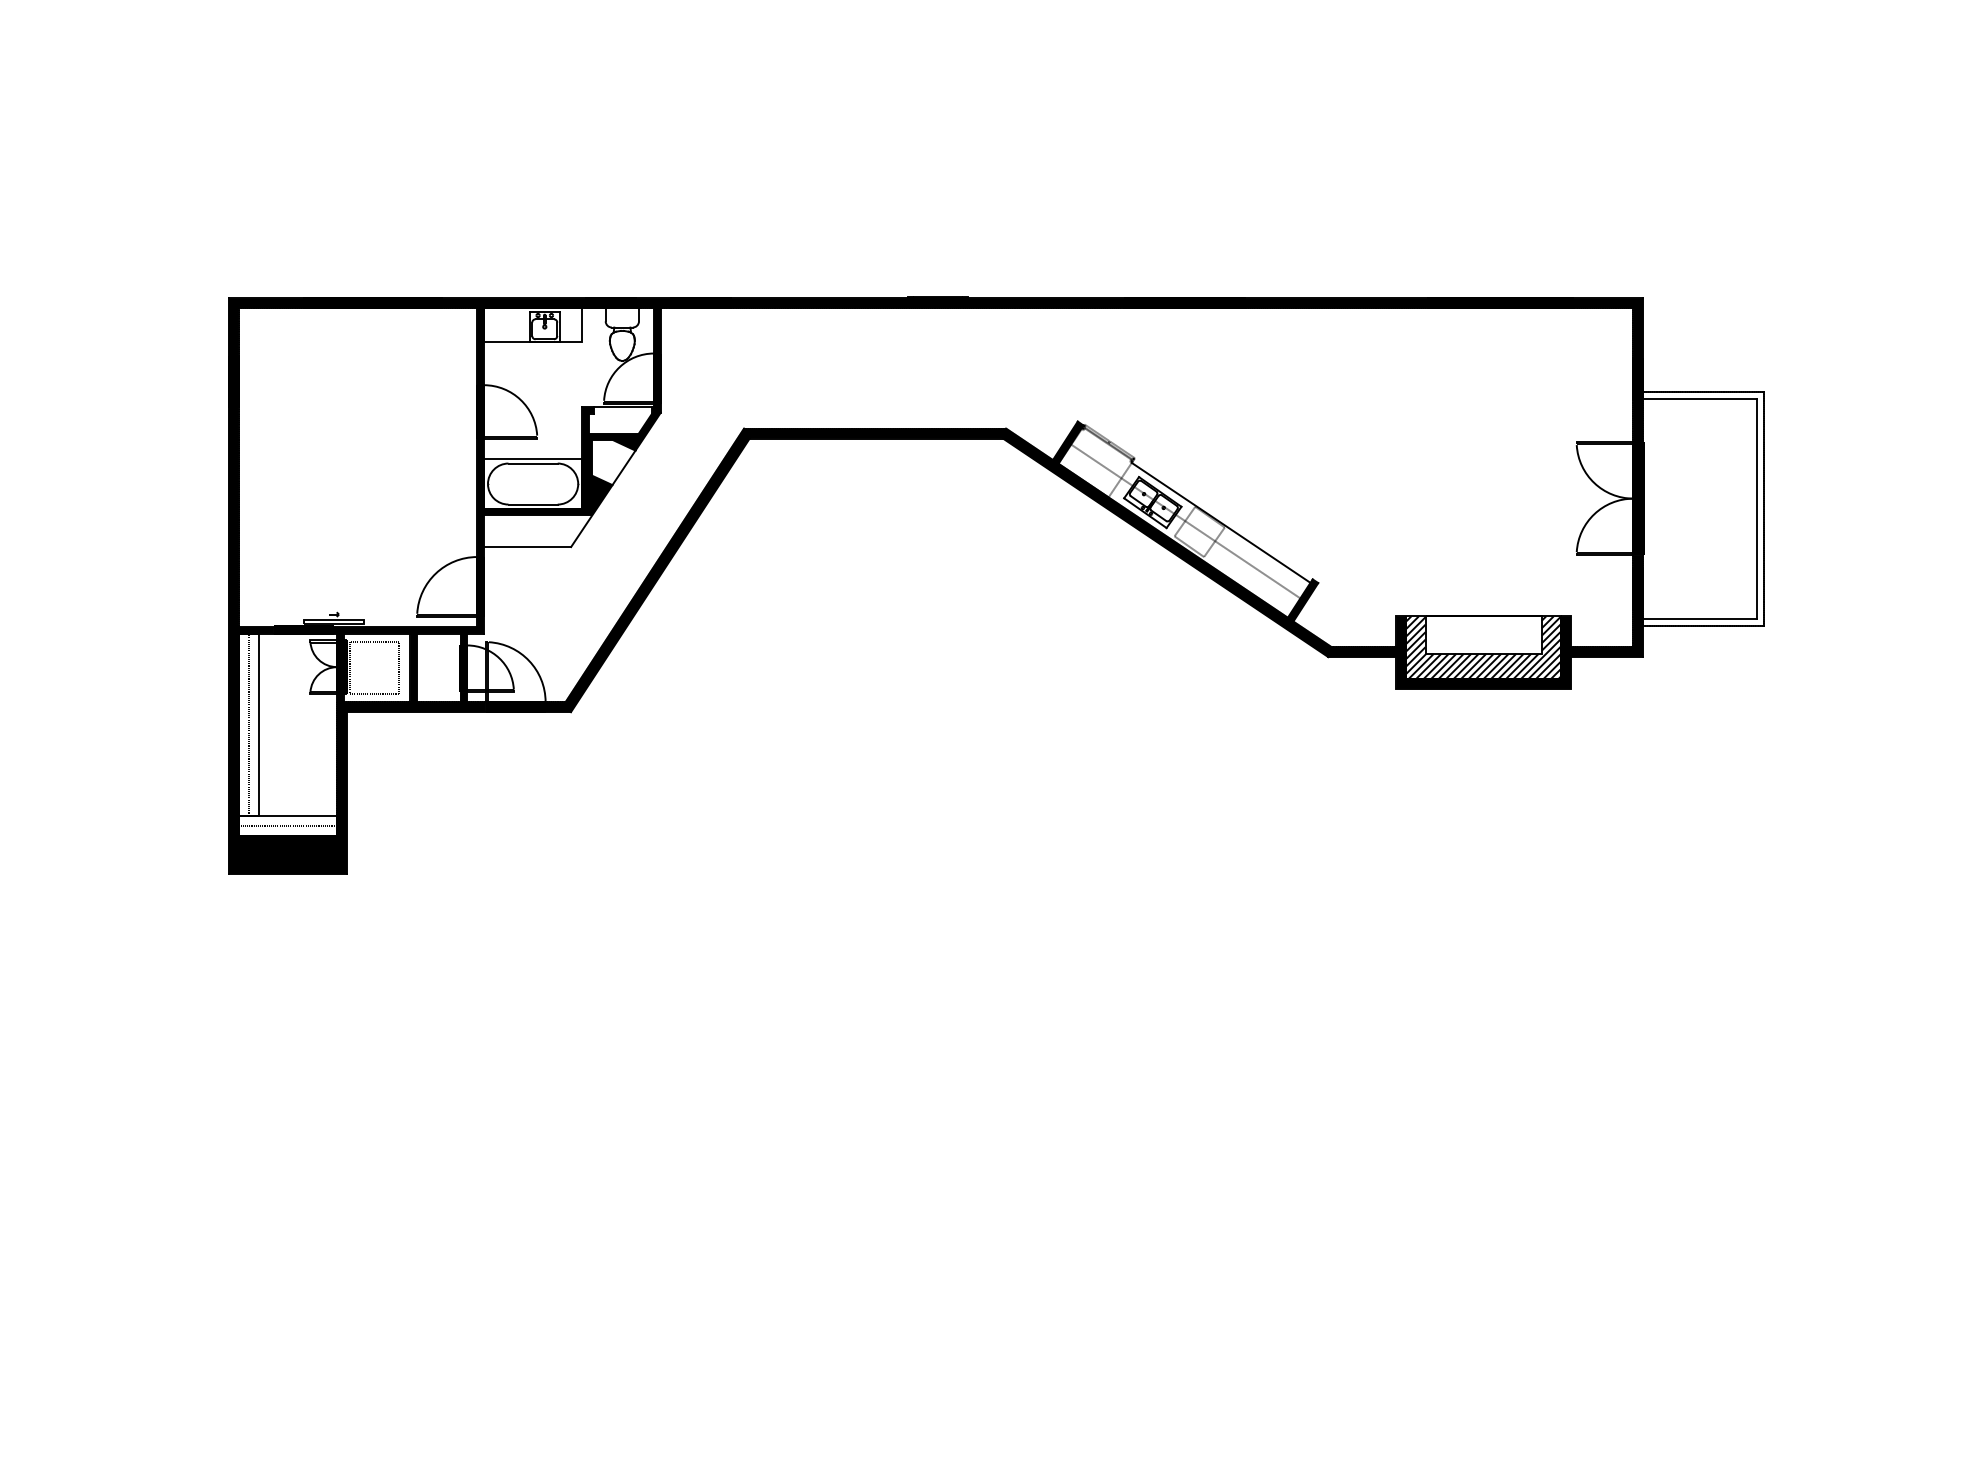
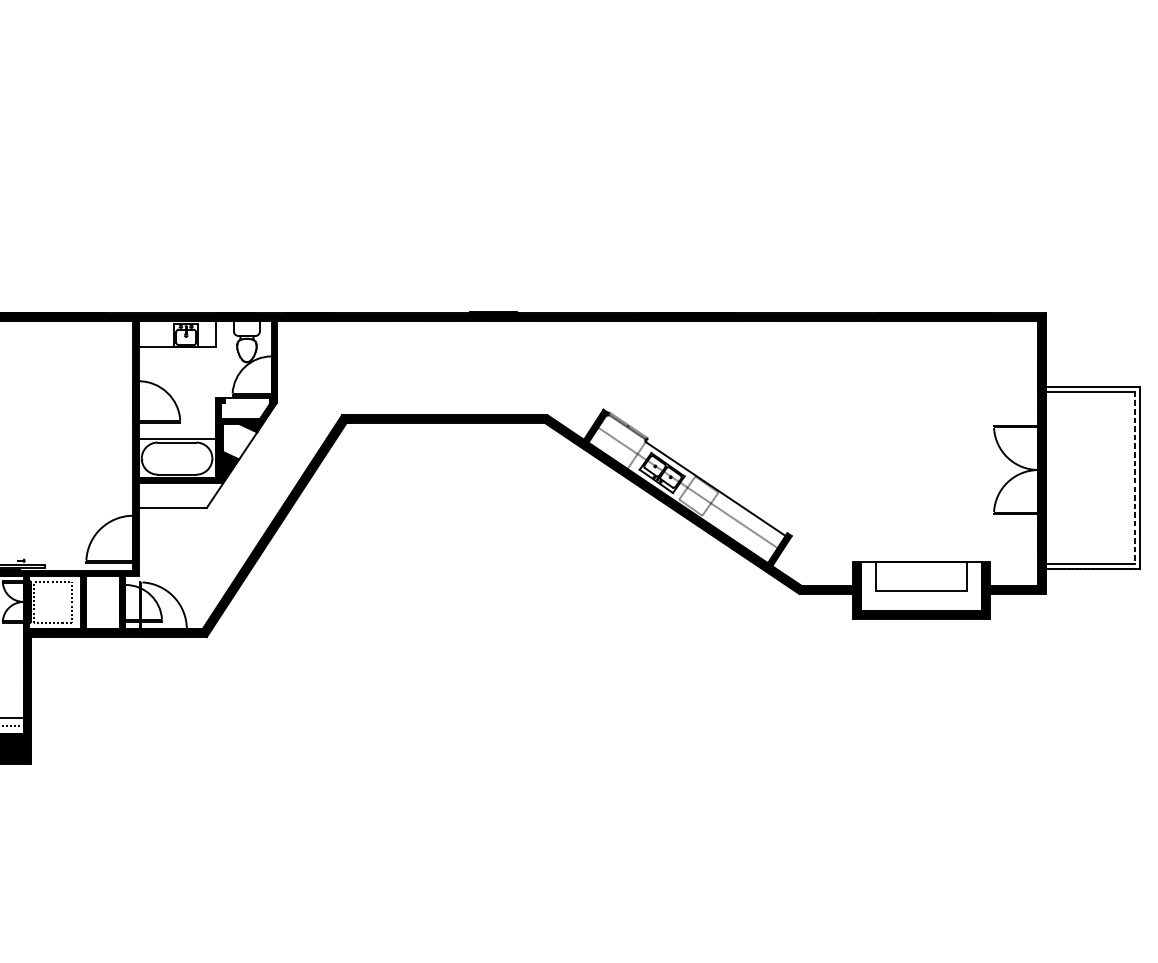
line: (1756, 509) -> (1134, 478), solid -> dashed
hatch: (1483, 647) -> (921, 586), removed

